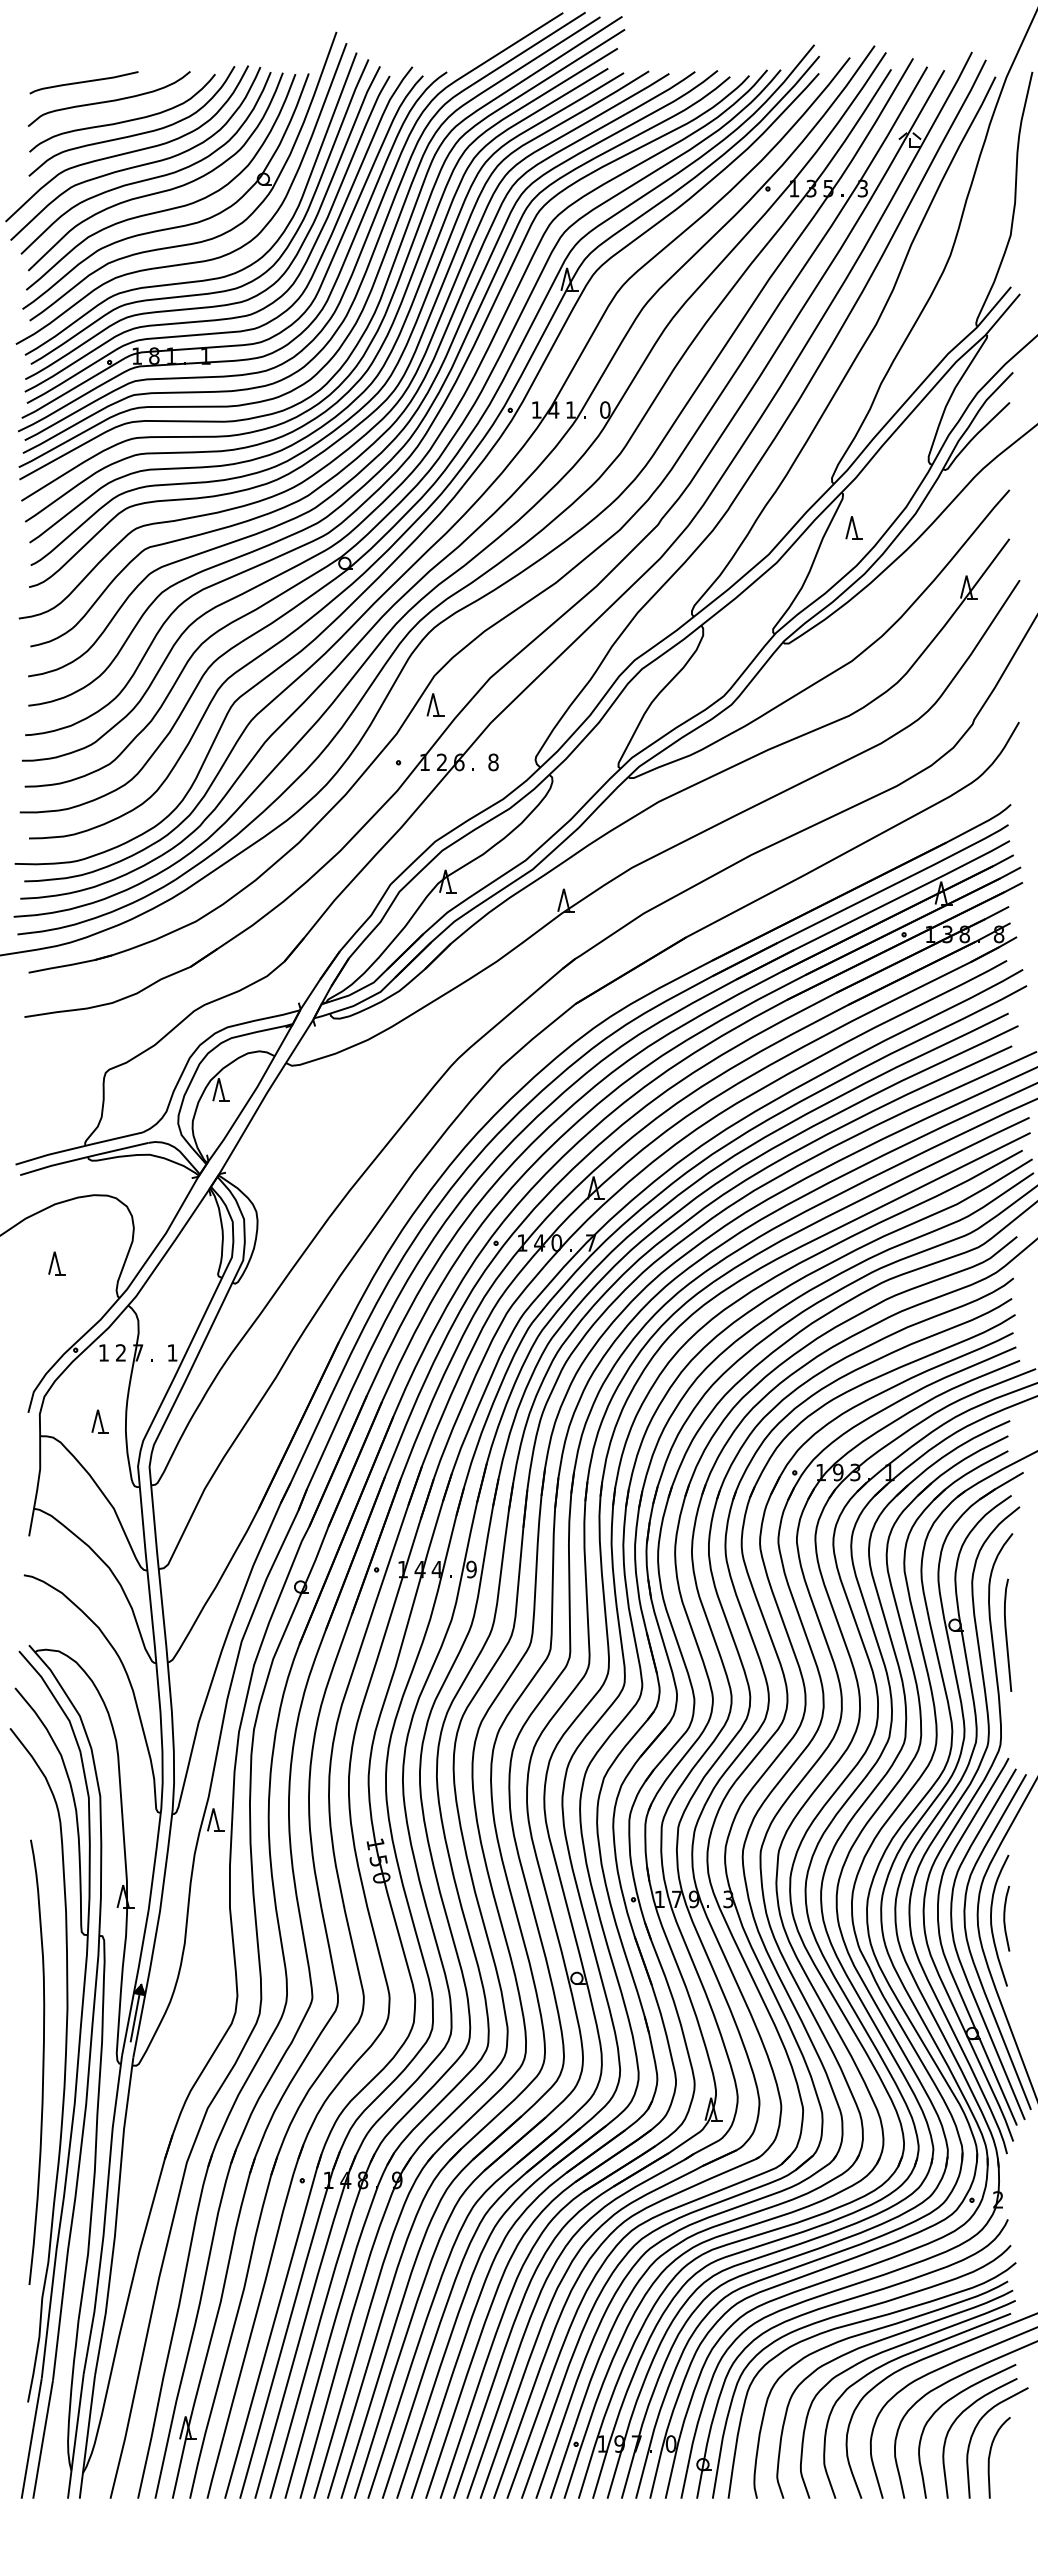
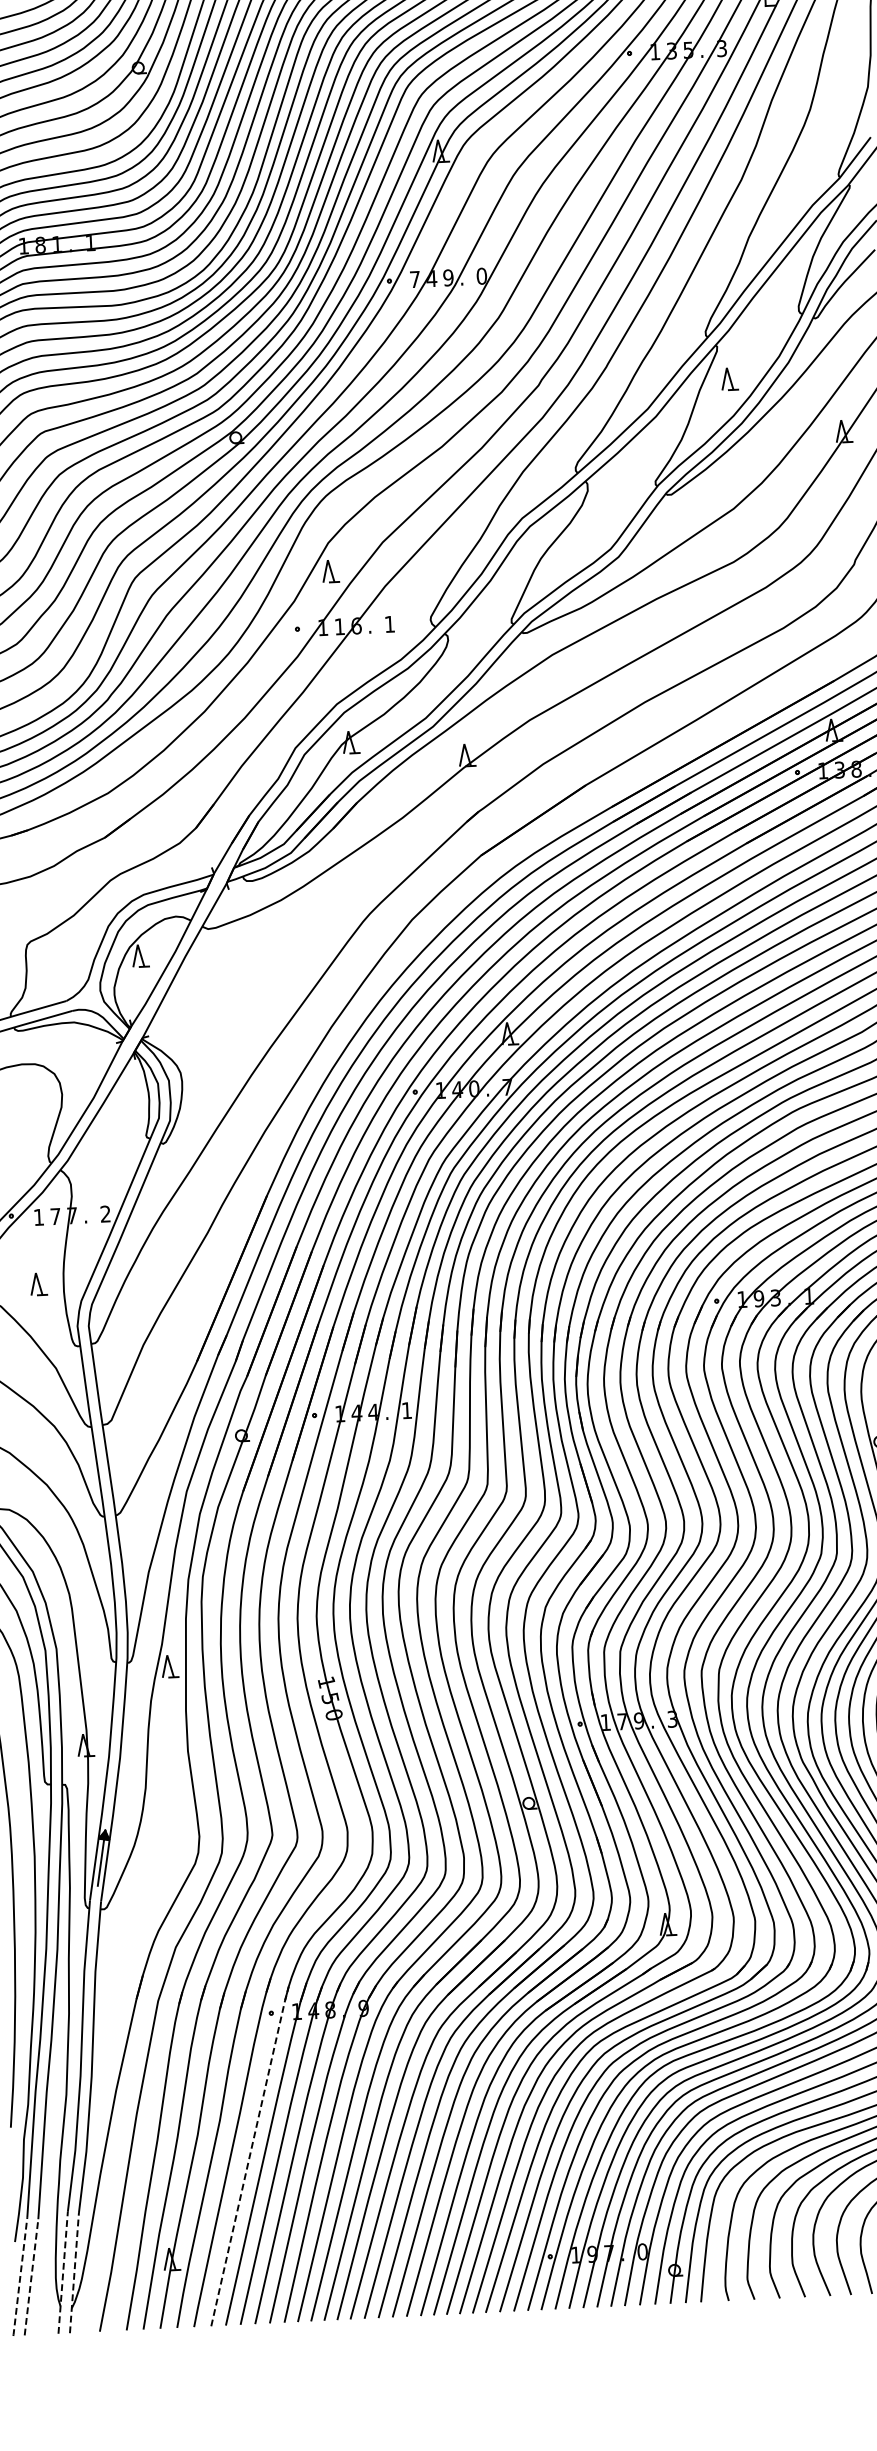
text: (536, 409) -> (414, 279), 1 -> 7
text: (570, 409) -> (447, 277), 1 -> 9
text: (441, 761) -> (339, 625), 2 -> 1
text: (493, 762) -> (389, 624), 8 -> 1
text: (120, 1352) -> (55, 1216), 2 -> 7
text: (172, 1352) -> (105, 1213), 1 -> 2
text: (471, 1569) -> (406, 1410), 9 -> 1
line: (273, 2325) -> (250, 2155), solid -> dashed
line: (75, 2436) -> (62, 2272), solid -> dashed
line: (87, 2437) -> (74, 2273), solid -> dashed
line: (31, 2439) -> (20, 2277), solid -> dashed
line: (43, 2439) -> (31, 2277), solid -> dashed

